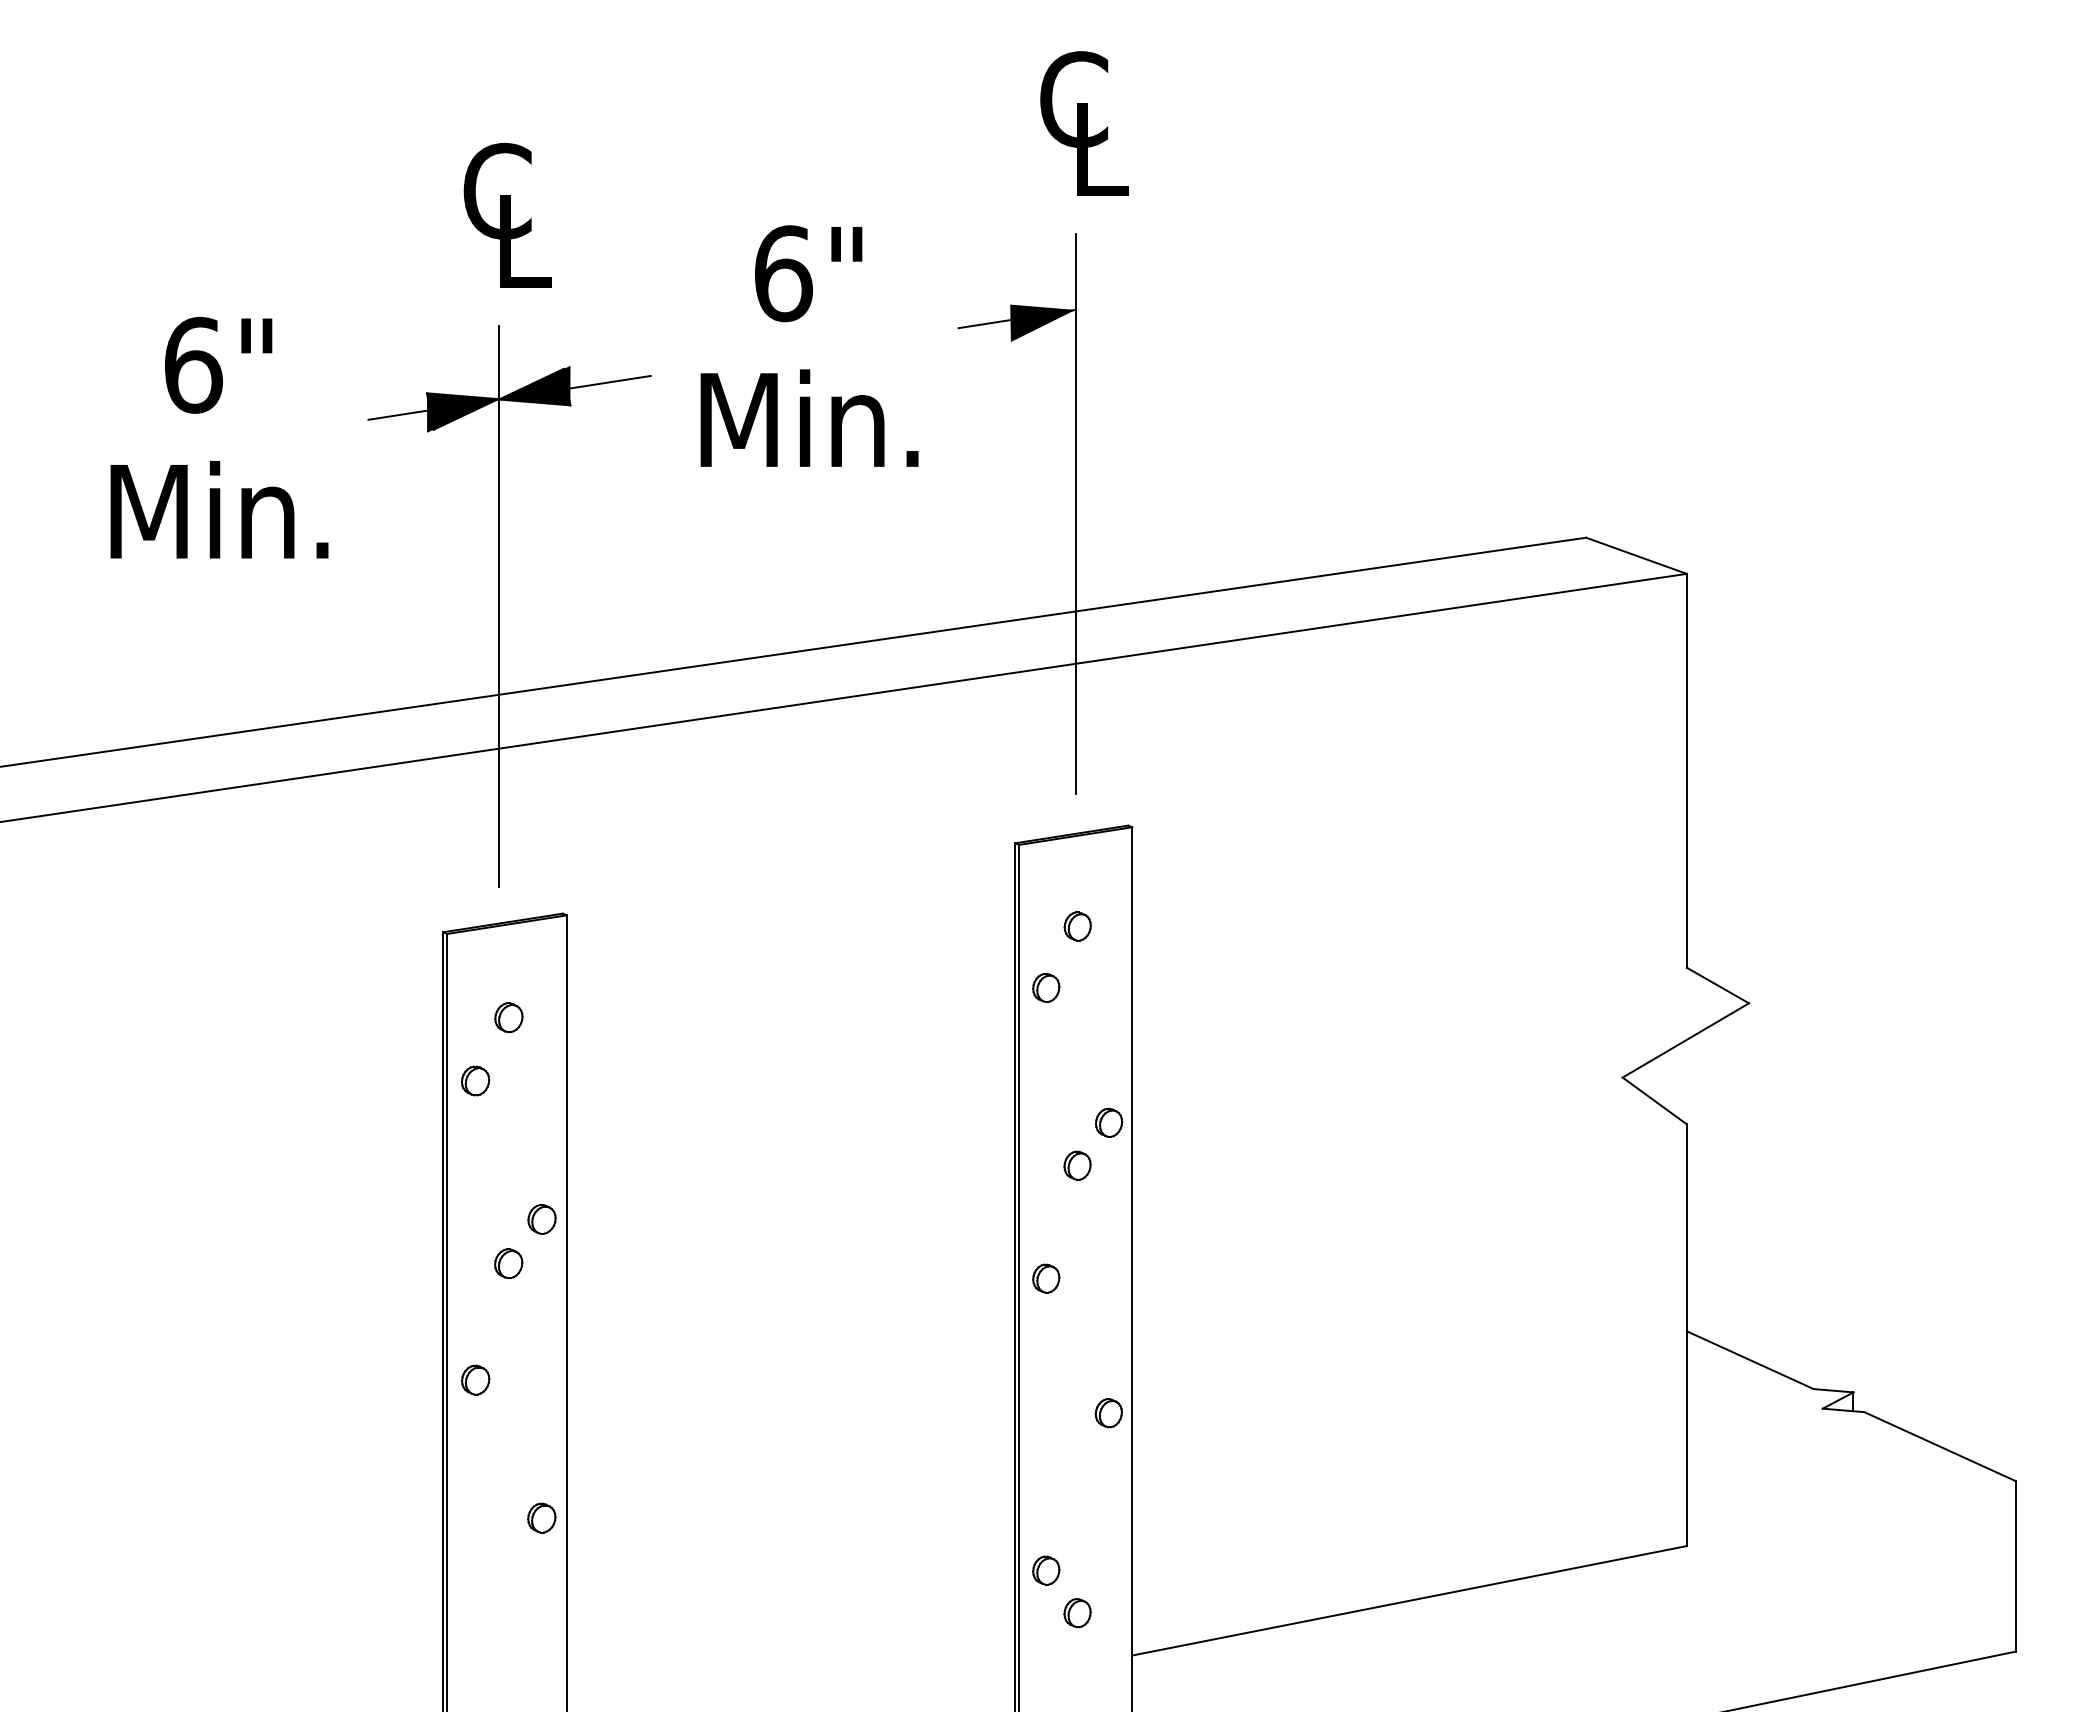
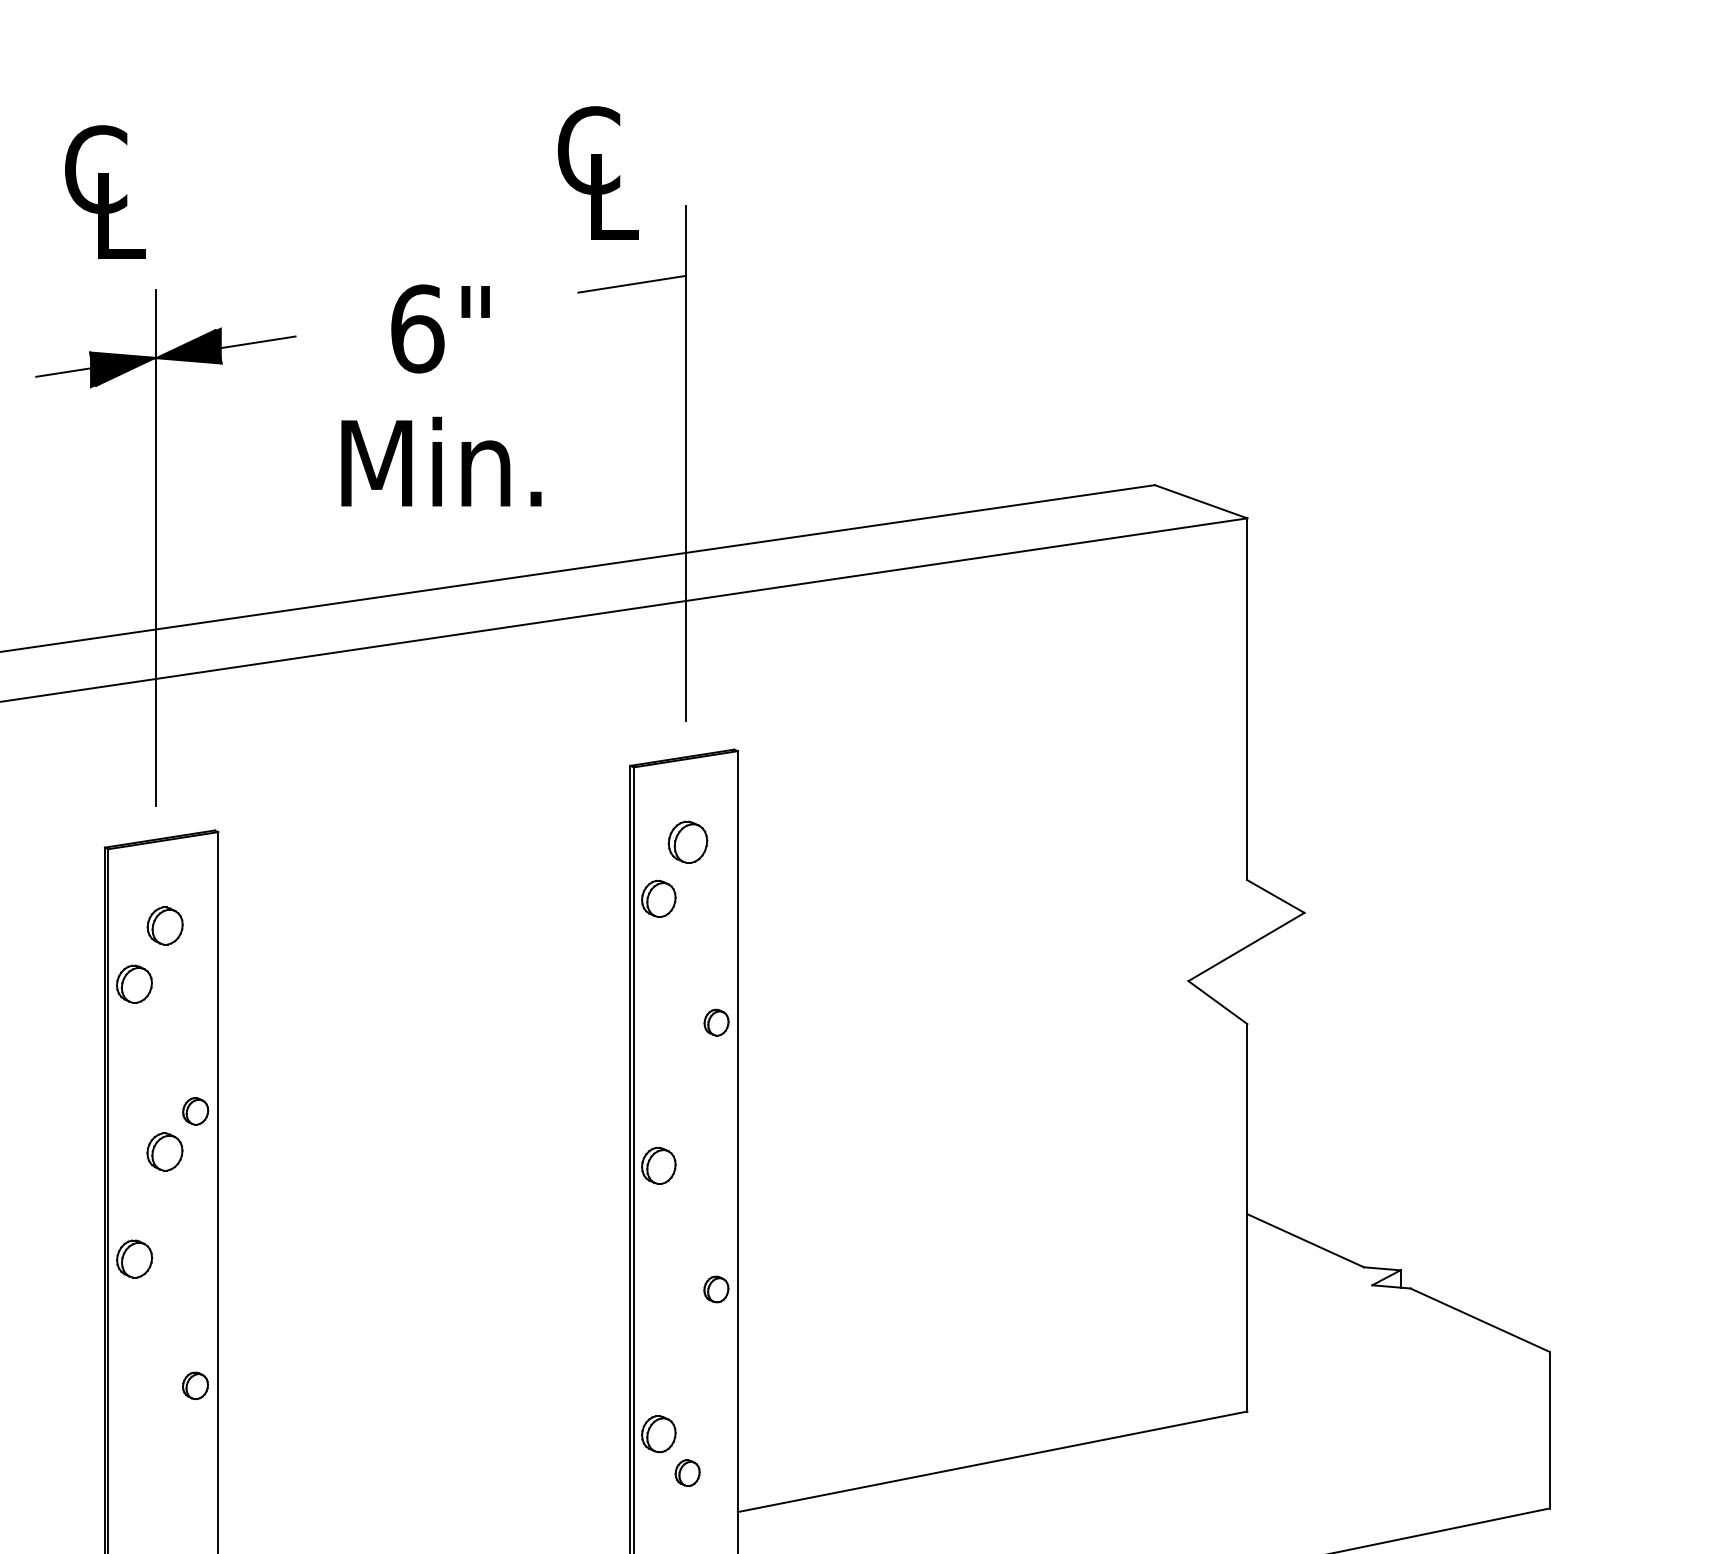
text: (1084, 123) -> (598, 172), moved
text: (507, 215) -> (105, 191), moved
fill: (1042, 323) -> (655, 288), removed
text: (809, 345) -> (441, 394), moved
part: (1077, 926) -> (687, 842), size x1.6
part: (1046, 987) -> (659, 898), size x1.4
part: (508, 1017) -> (164, 925), size x1.4
part: (475, 1080) -> (134, 983), size x1.4
part: (1077, 1165) -> (687, 1061), removed
part: (508, 1263) -> (164, 1151), size x1.4
part: (1046, 1278) -> (659, 1165), size x1.4
part: (475, 1379) -> (134, 1258), size x1.4
part: (1046, 1570) -> (659, 1433), size x1.4

